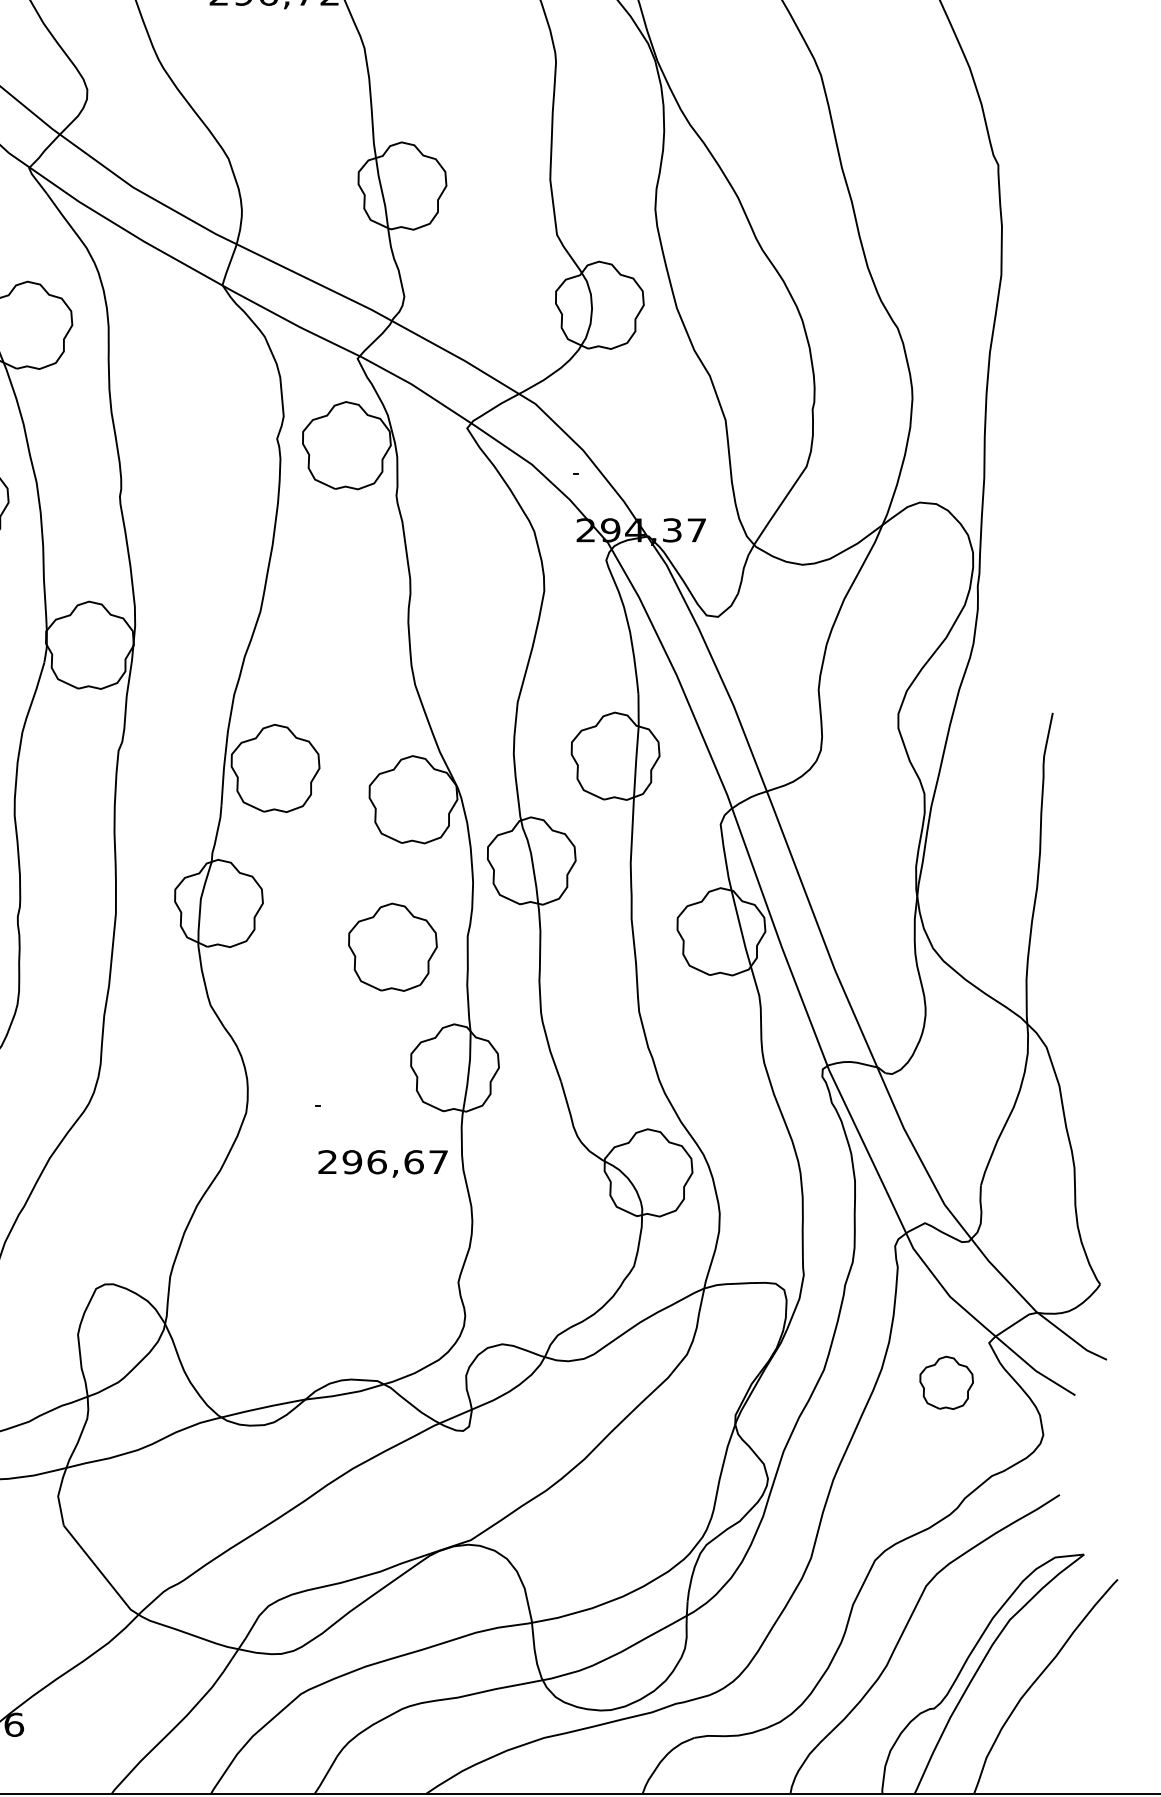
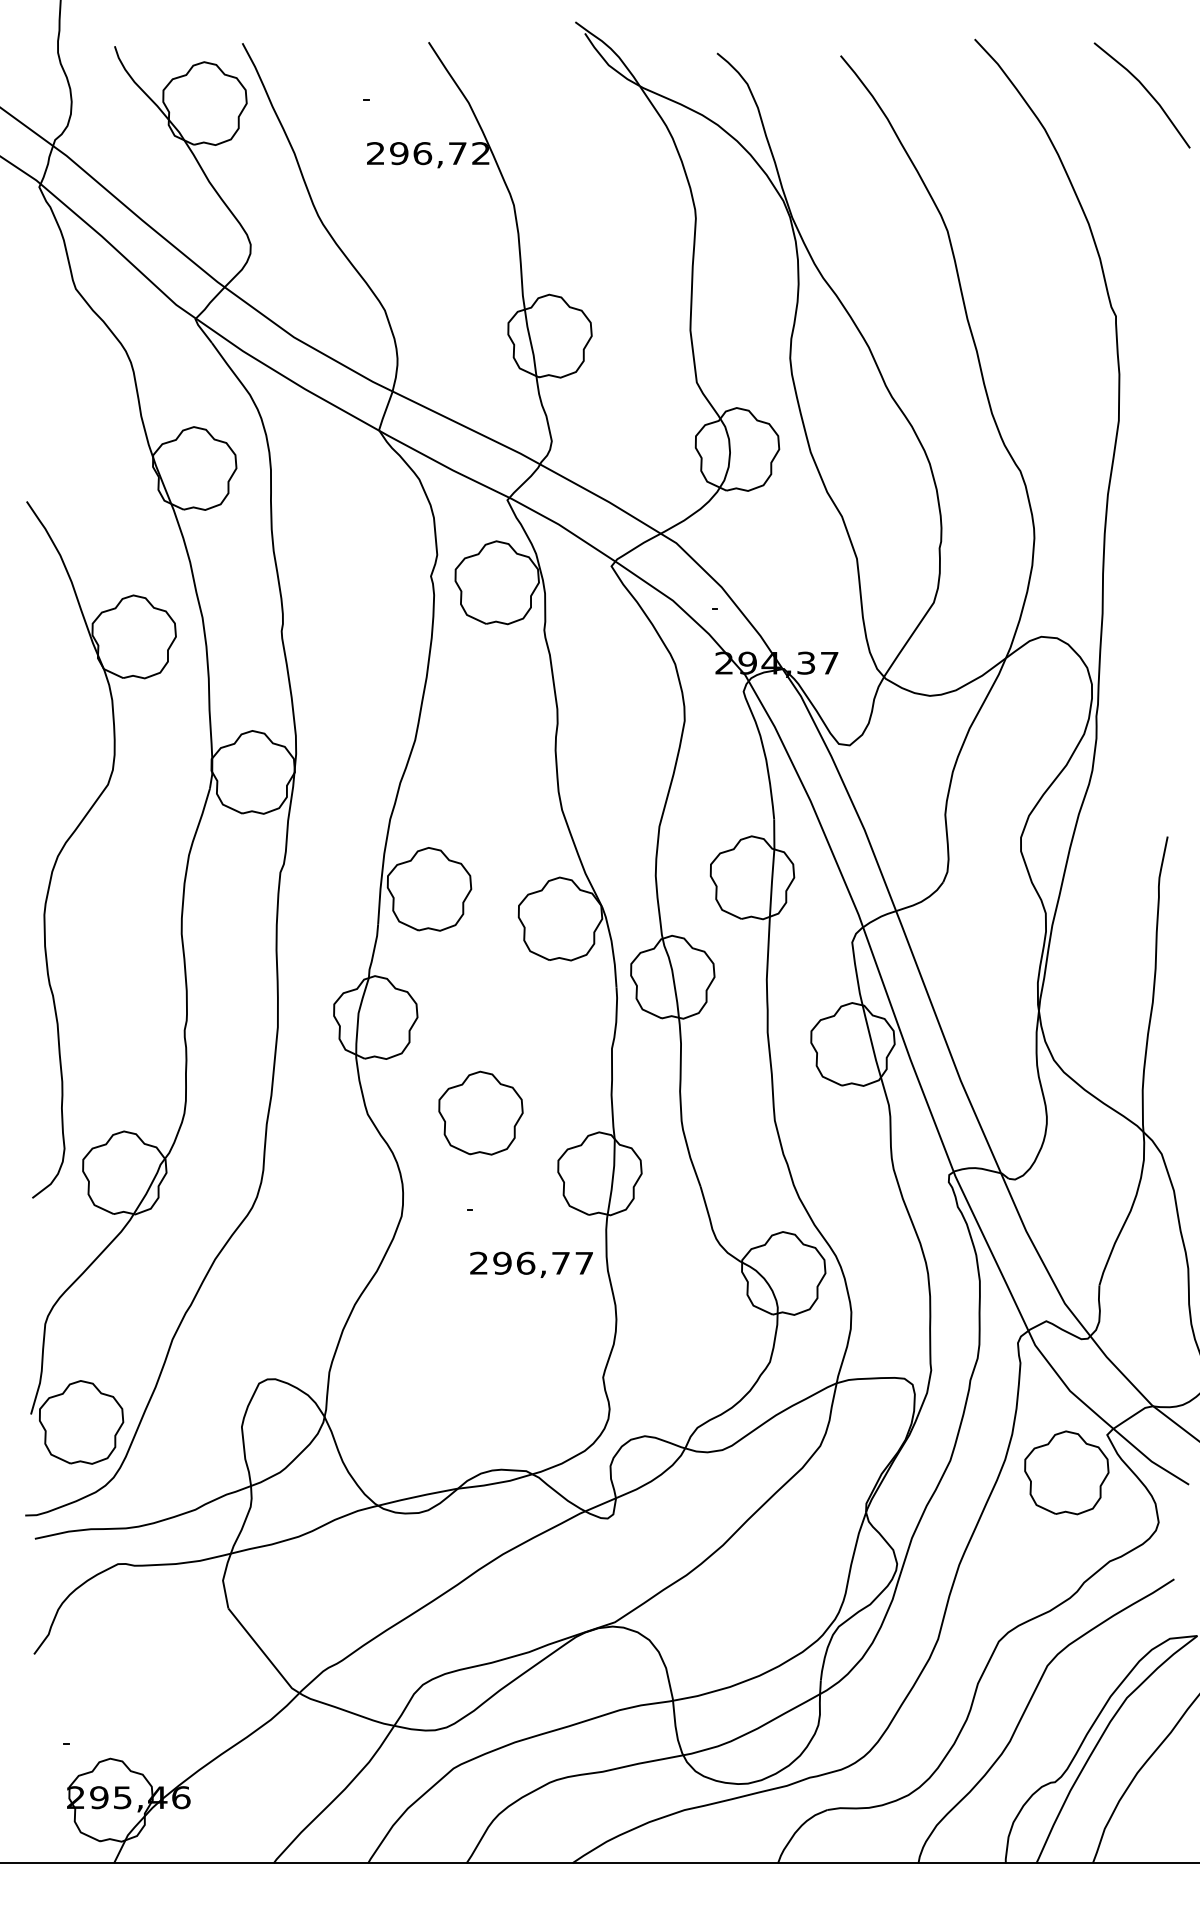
part: (392, 946) -> (480, 1112), moved
text: (414, 1161) -> (561, 1262), 296,67 -> 296,77
part: (946, 1382) -> (1066, 1472), size x1.67

